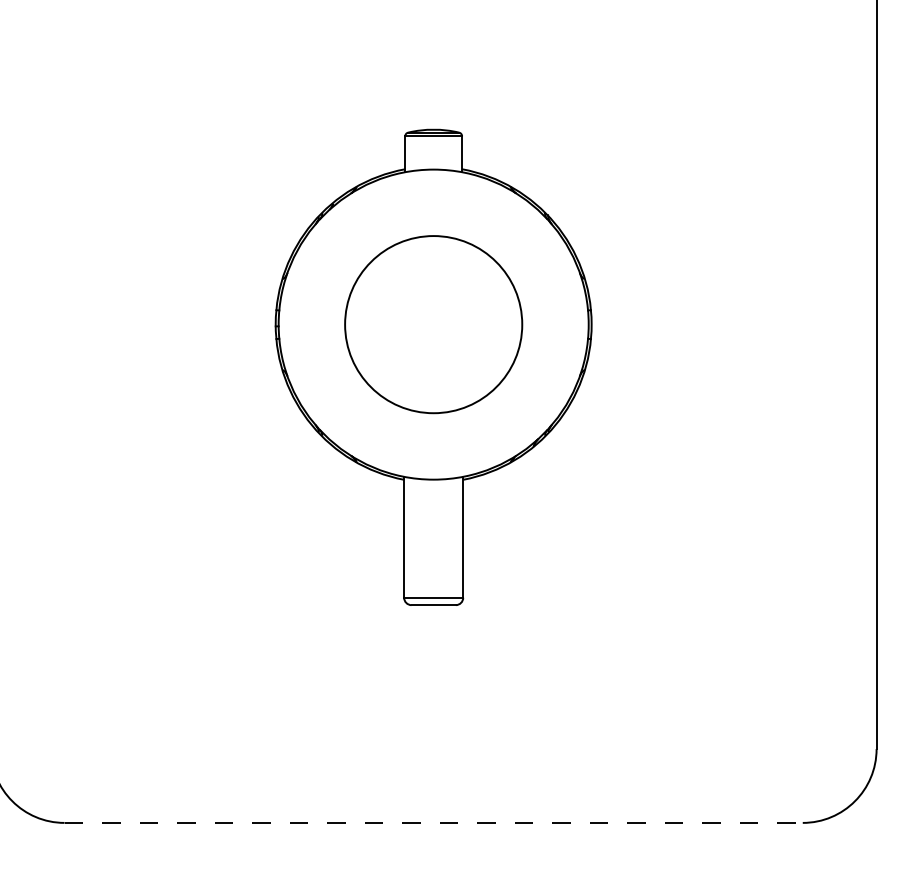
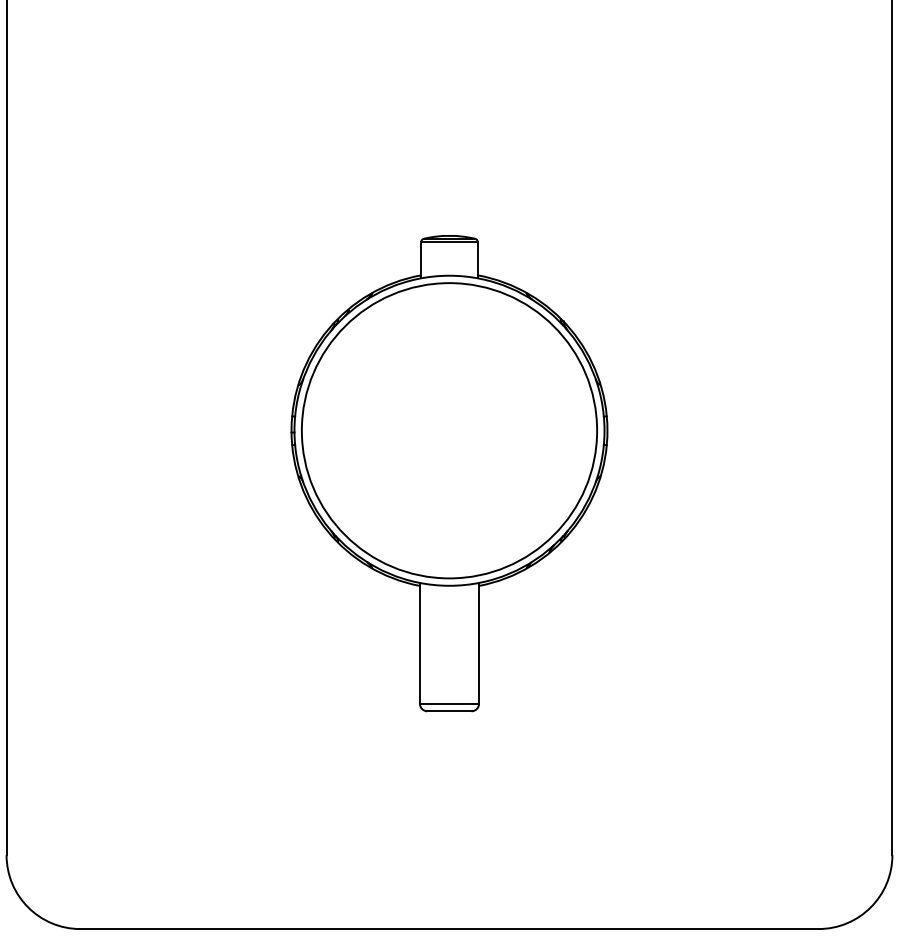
circle: (433, 324) -> (449, 430), size x1.67
line: (433, 823) -> (449, 929), dashed -> solid

